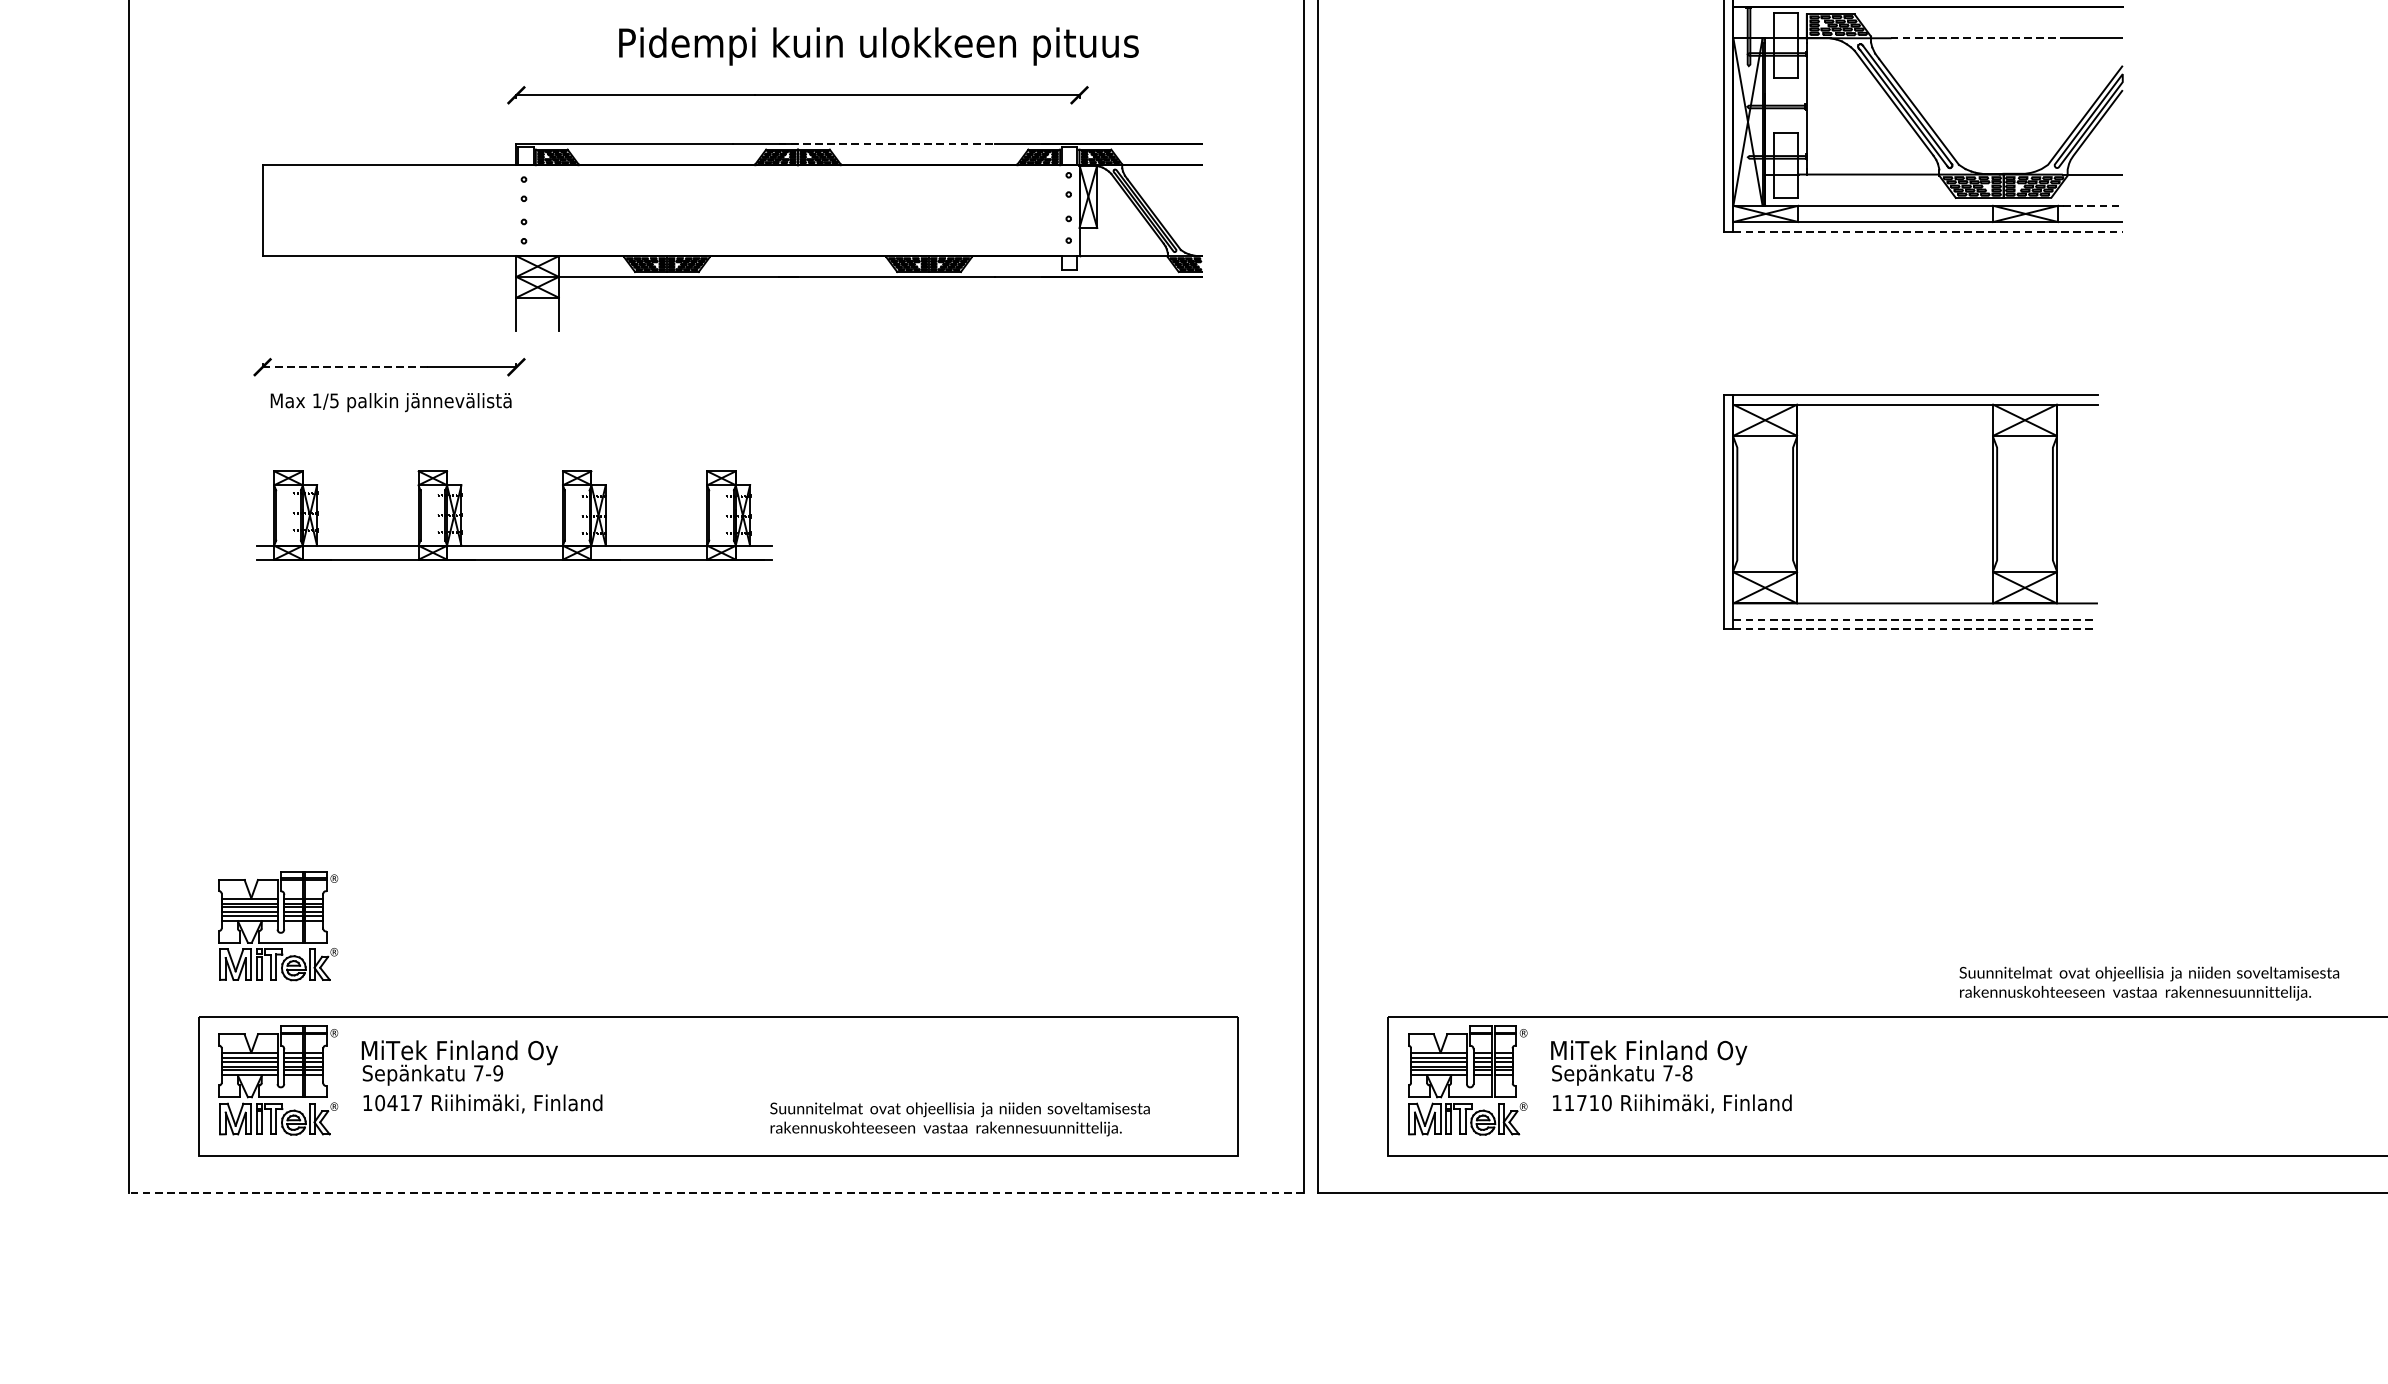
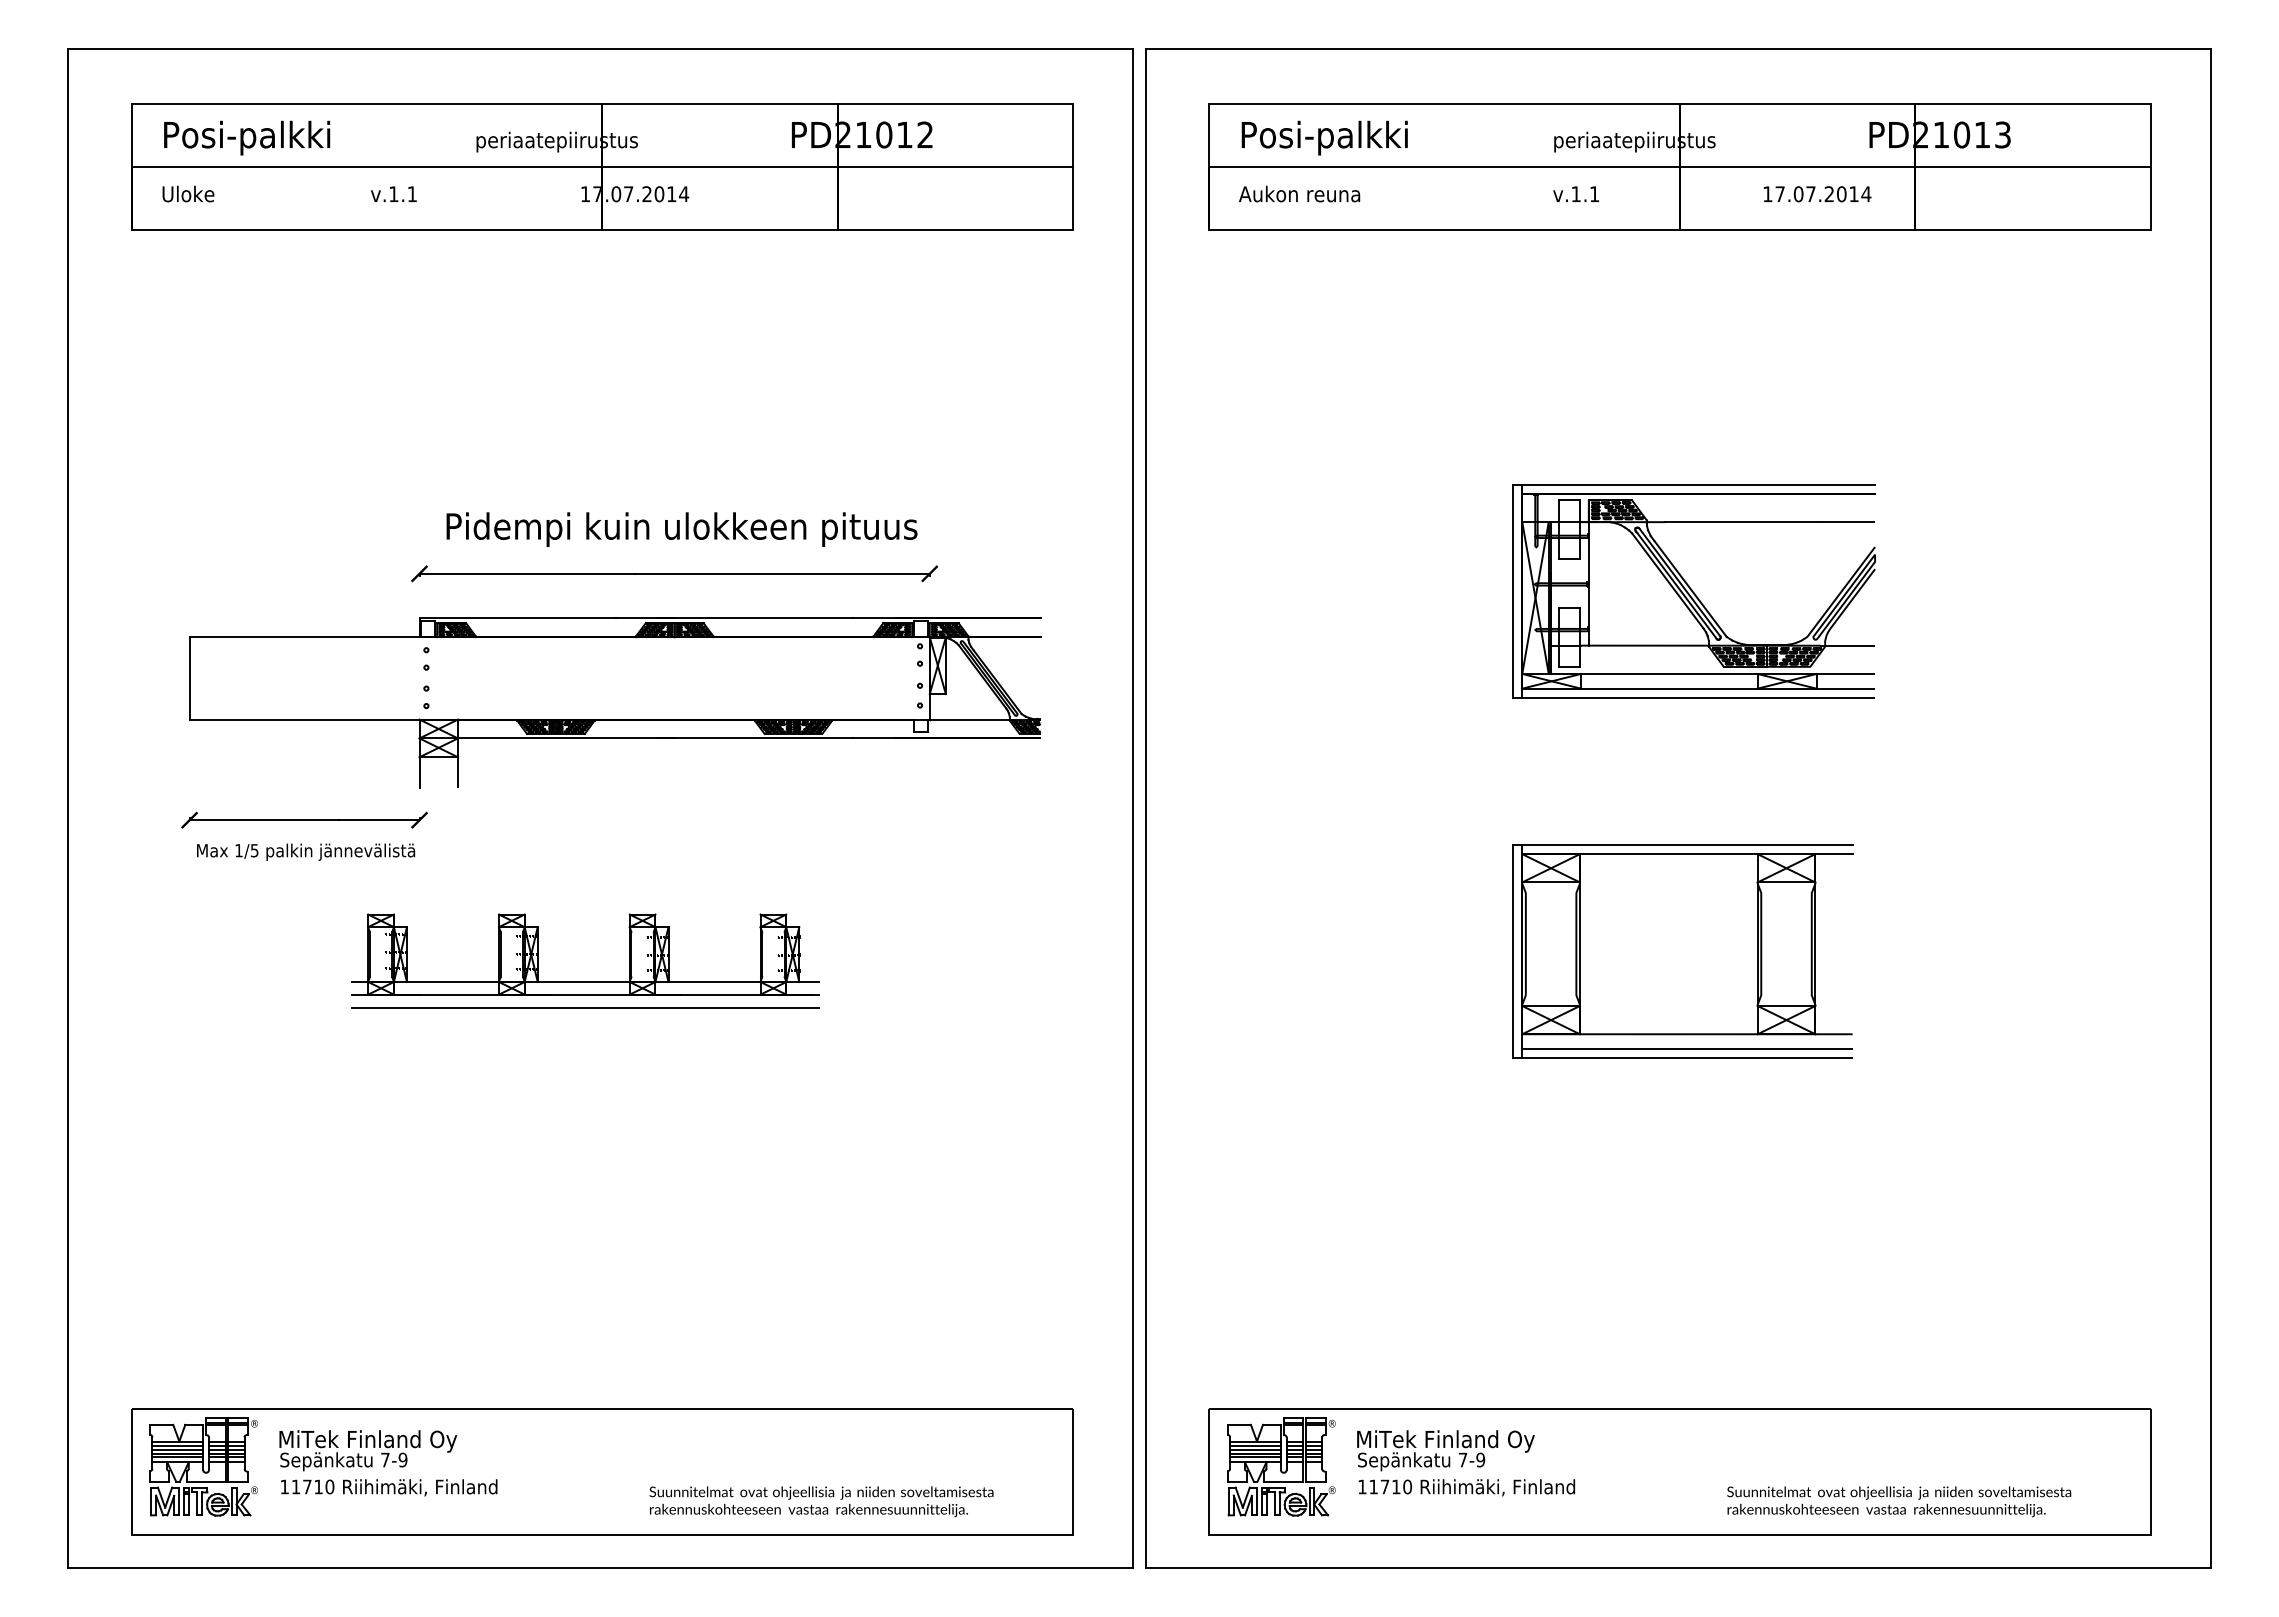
line: (1977, 38) -> (1743, 522), dashed -> solid
text: (878, 46) -> (681, 529), moved
line: (887, 144) -> (755, 618), dashed -> solid
line: (2093, 205) -> (1848, 673), dashed -> solid
line: (1928, 231) -> (1699, 697), dashed -> solid
line: (345, 367) -> (264, 820), dashed -> solid
part: (514, 545) -> (585, 981), moved
line: (699, 573) -> (585, 1007), added
line: (1915, 619) -> (1687, 1048), dashed -> solid
line: (1915, 629) -> (1687, 1057), dashed -> solid
part: (277, 925) -> (203, 1326), removed
text: (2149, 983) -> (1899, 1501), moved
text: (1687, 1073) -> (1480, 1460), 7-8 -> 7-9
text: (398, 1102) -> (312, 1486), 10417 -> 11710
line: (716, 1193) -> (600, 1568), dashed -> solid

